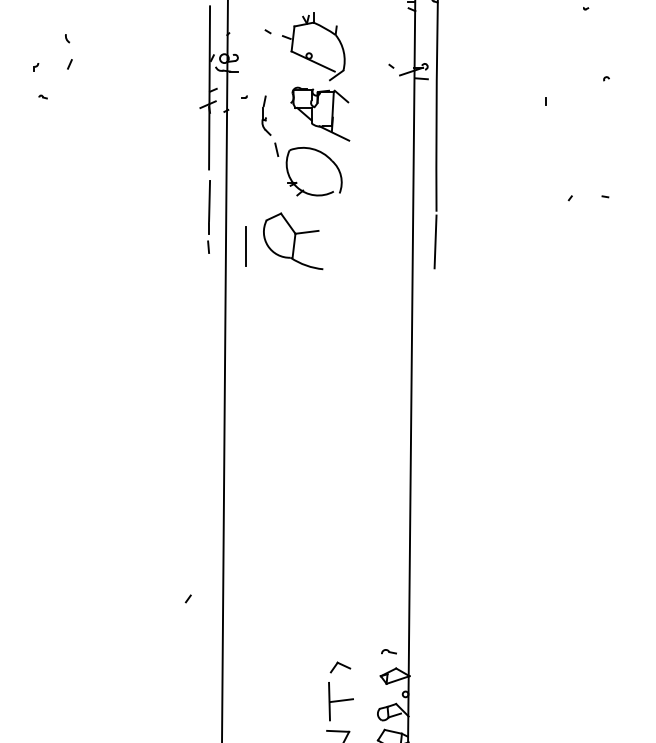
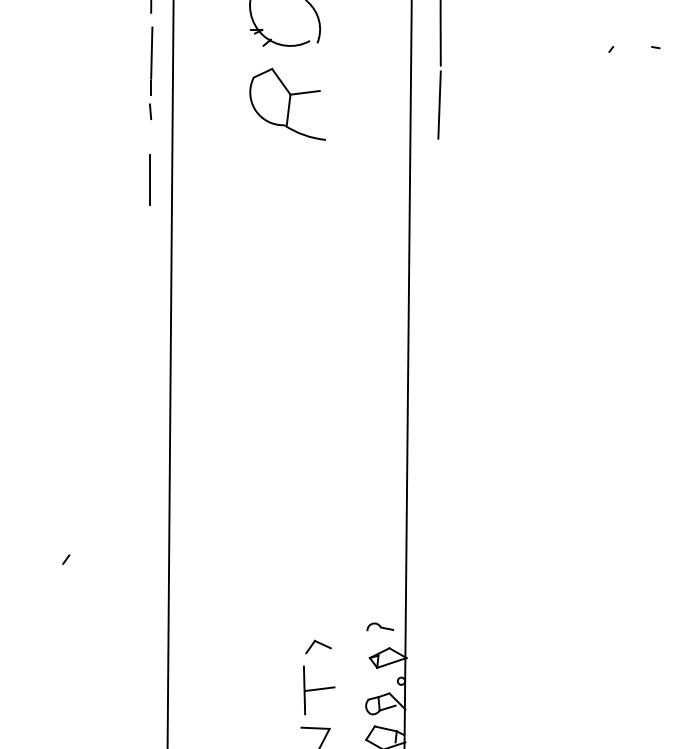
part: (293, 241) -> (287, 104), moved
line: (245, 246) -> (149, 179), moved
line: (187, 598) -> (65, 559), moved
part: (388, 651) -> (379, 626), size x1.43

